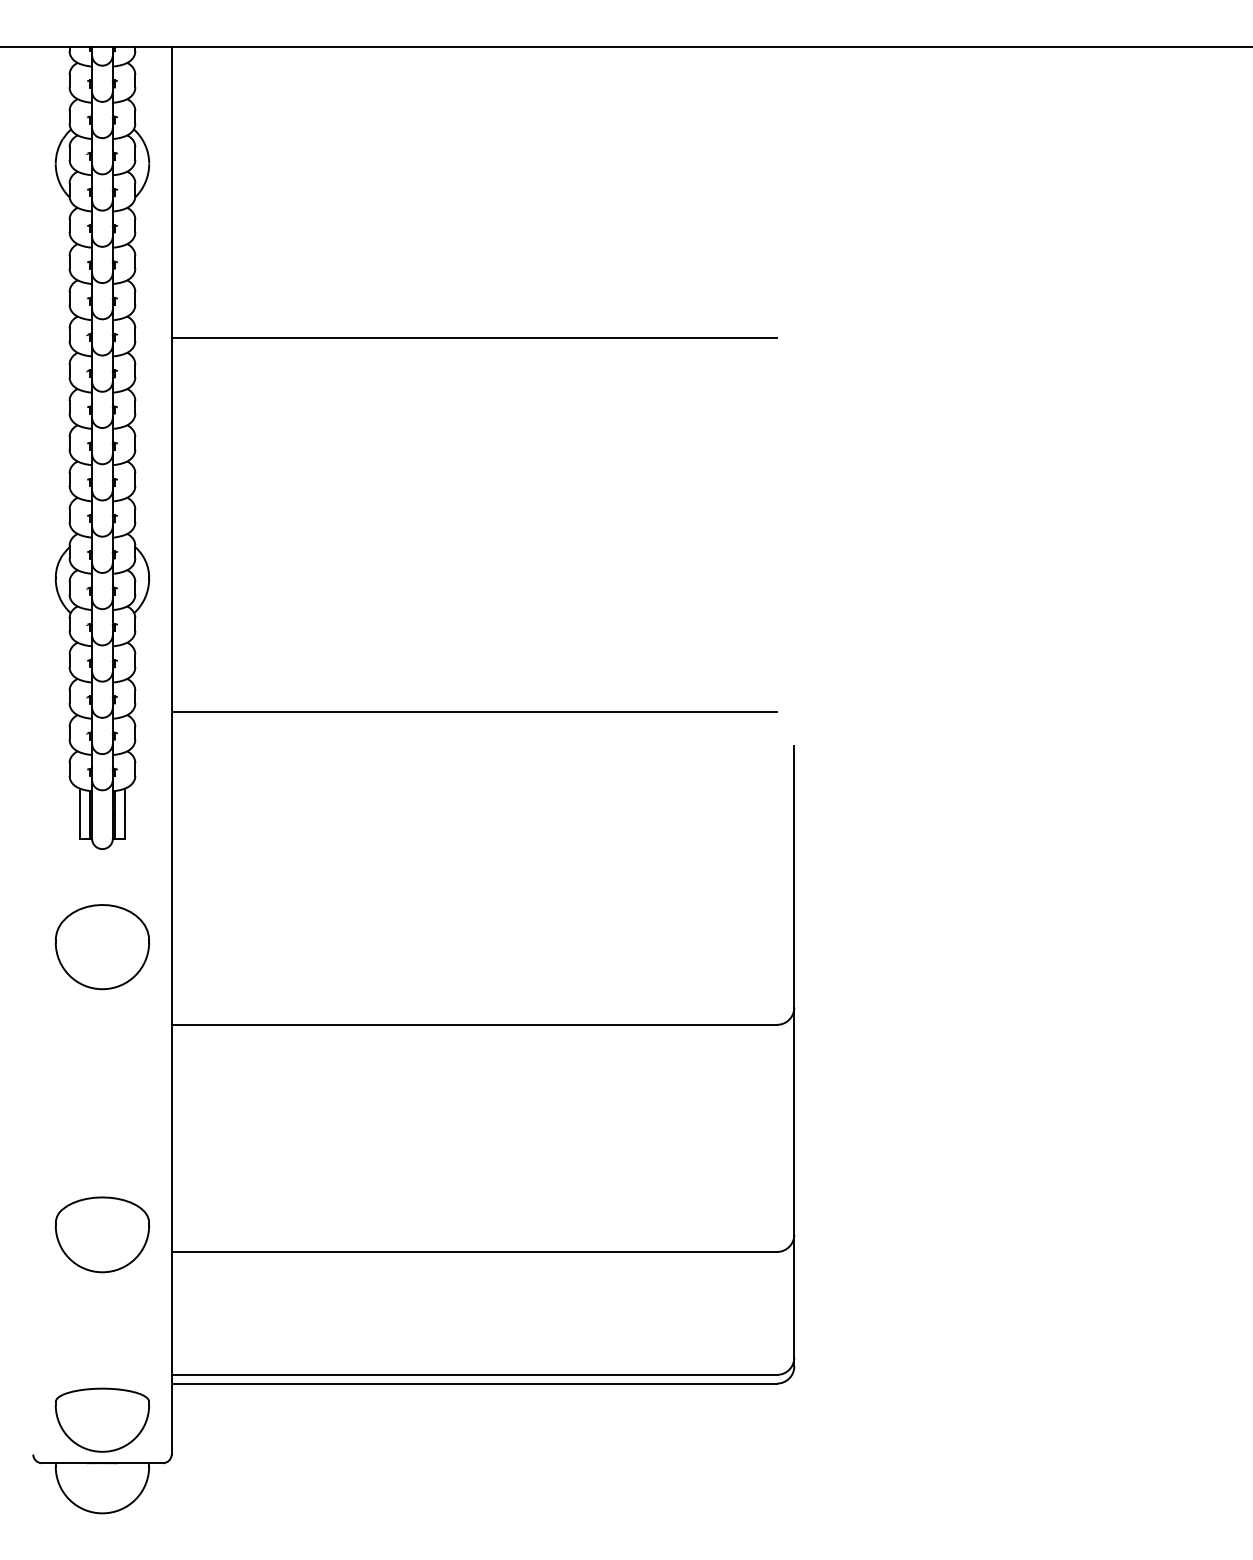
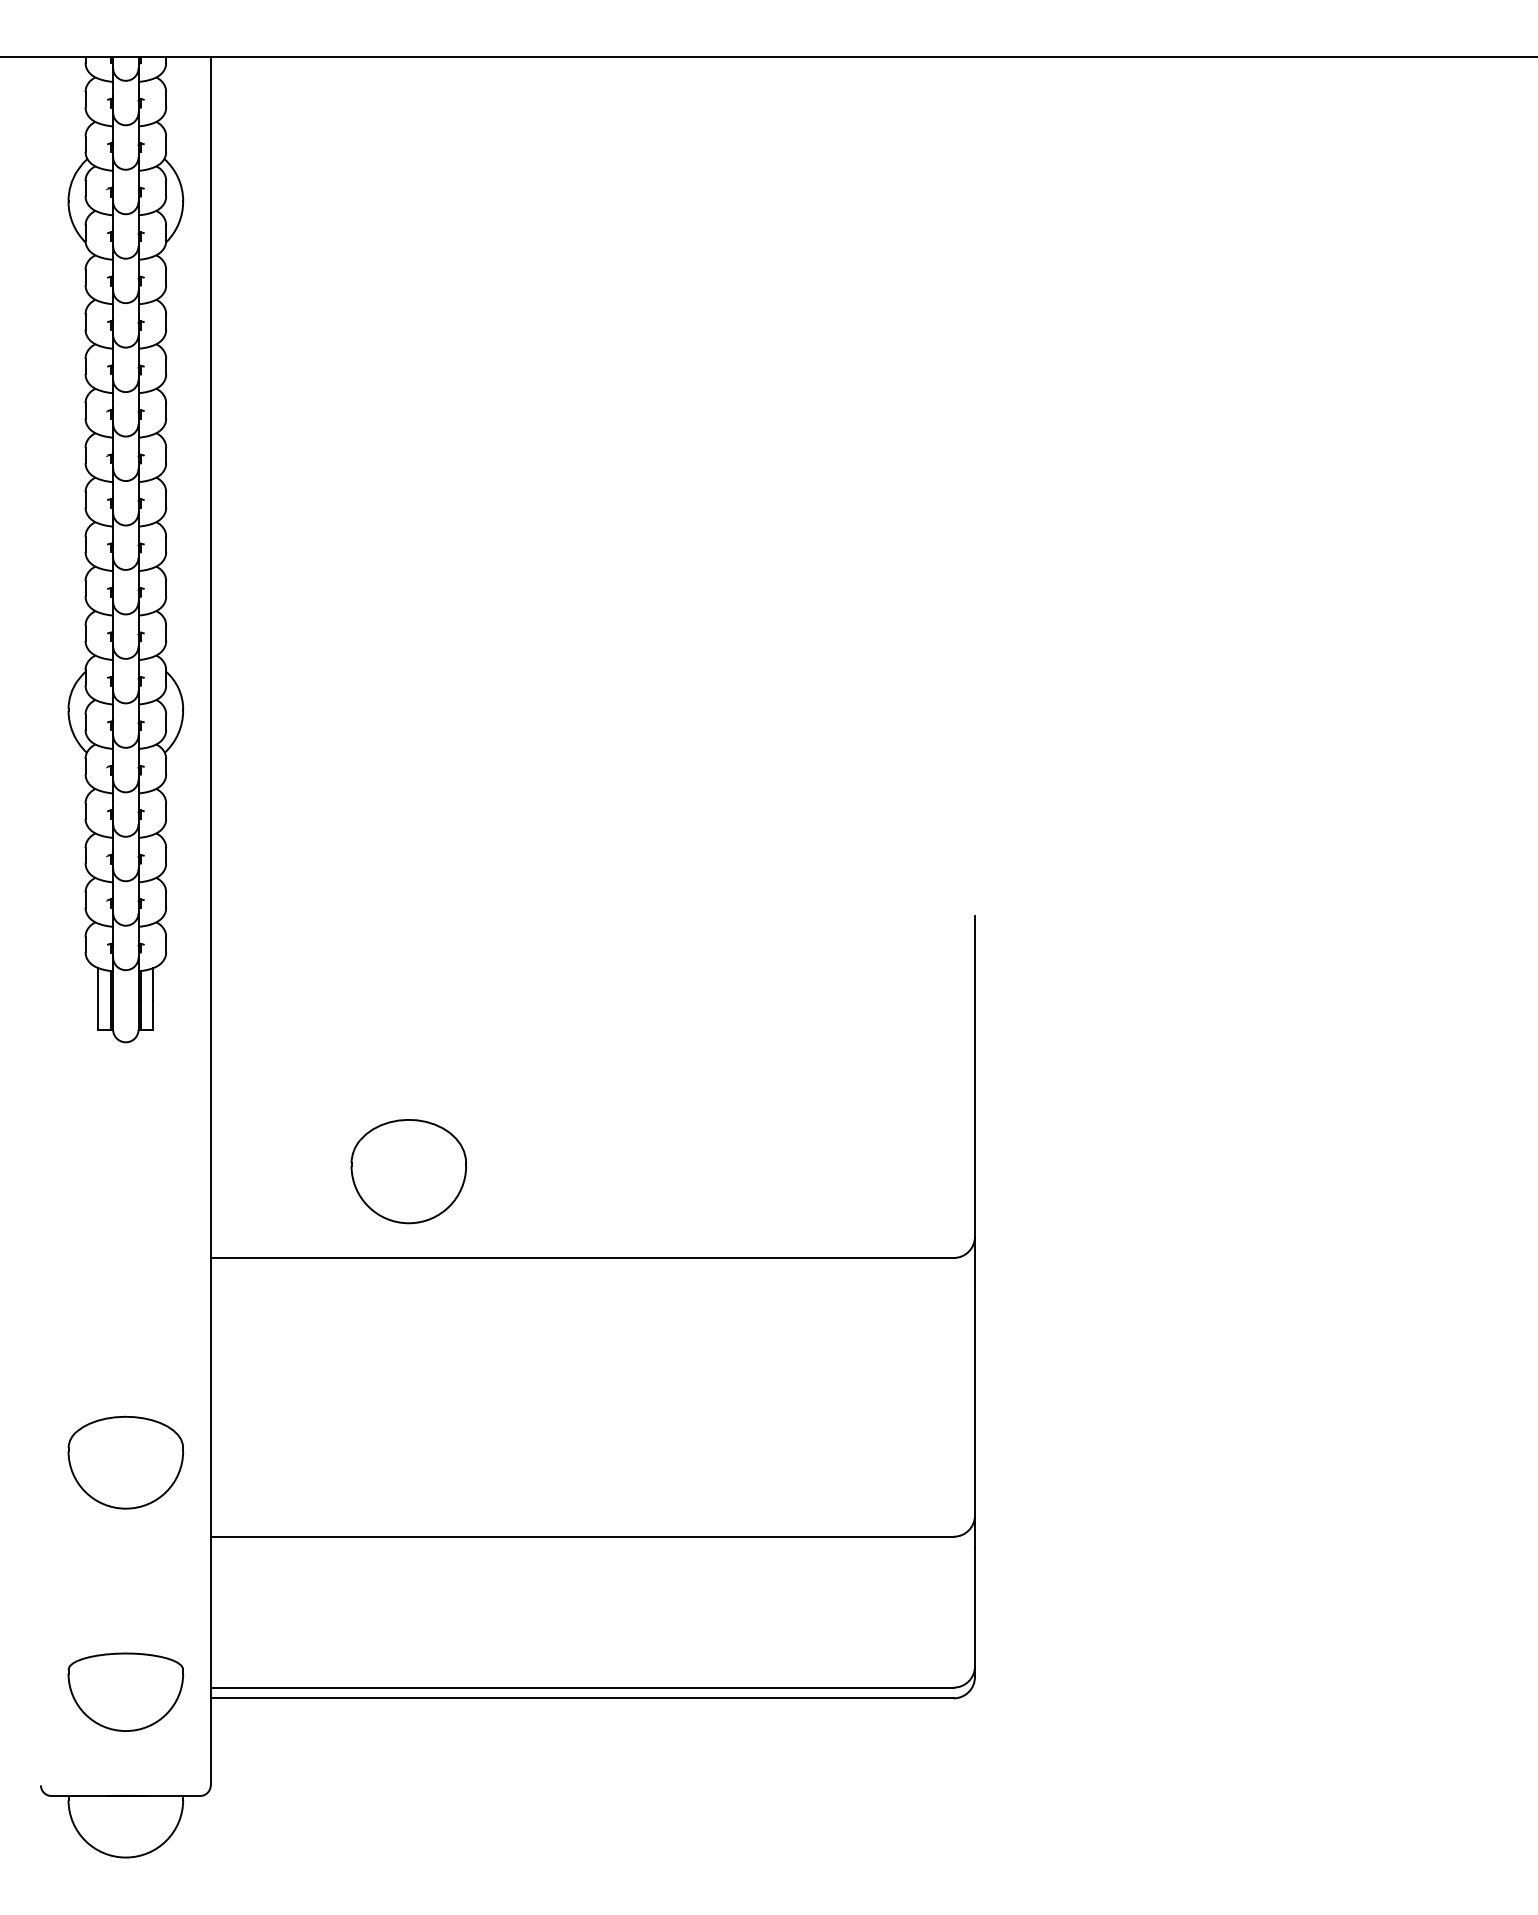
line: (473, 338) -> (581, 415), removed
line: (473, 711) -> (581, 873), removed
part: (102, 947) -> (408, 1171), moved
part: (102, 1234) -> (125, 1462), moved
part: (102, 1419) -> (125, 1691), moved

